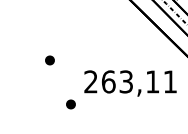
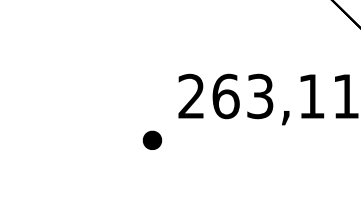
part: (49, 60) -> (110, 54), removed

